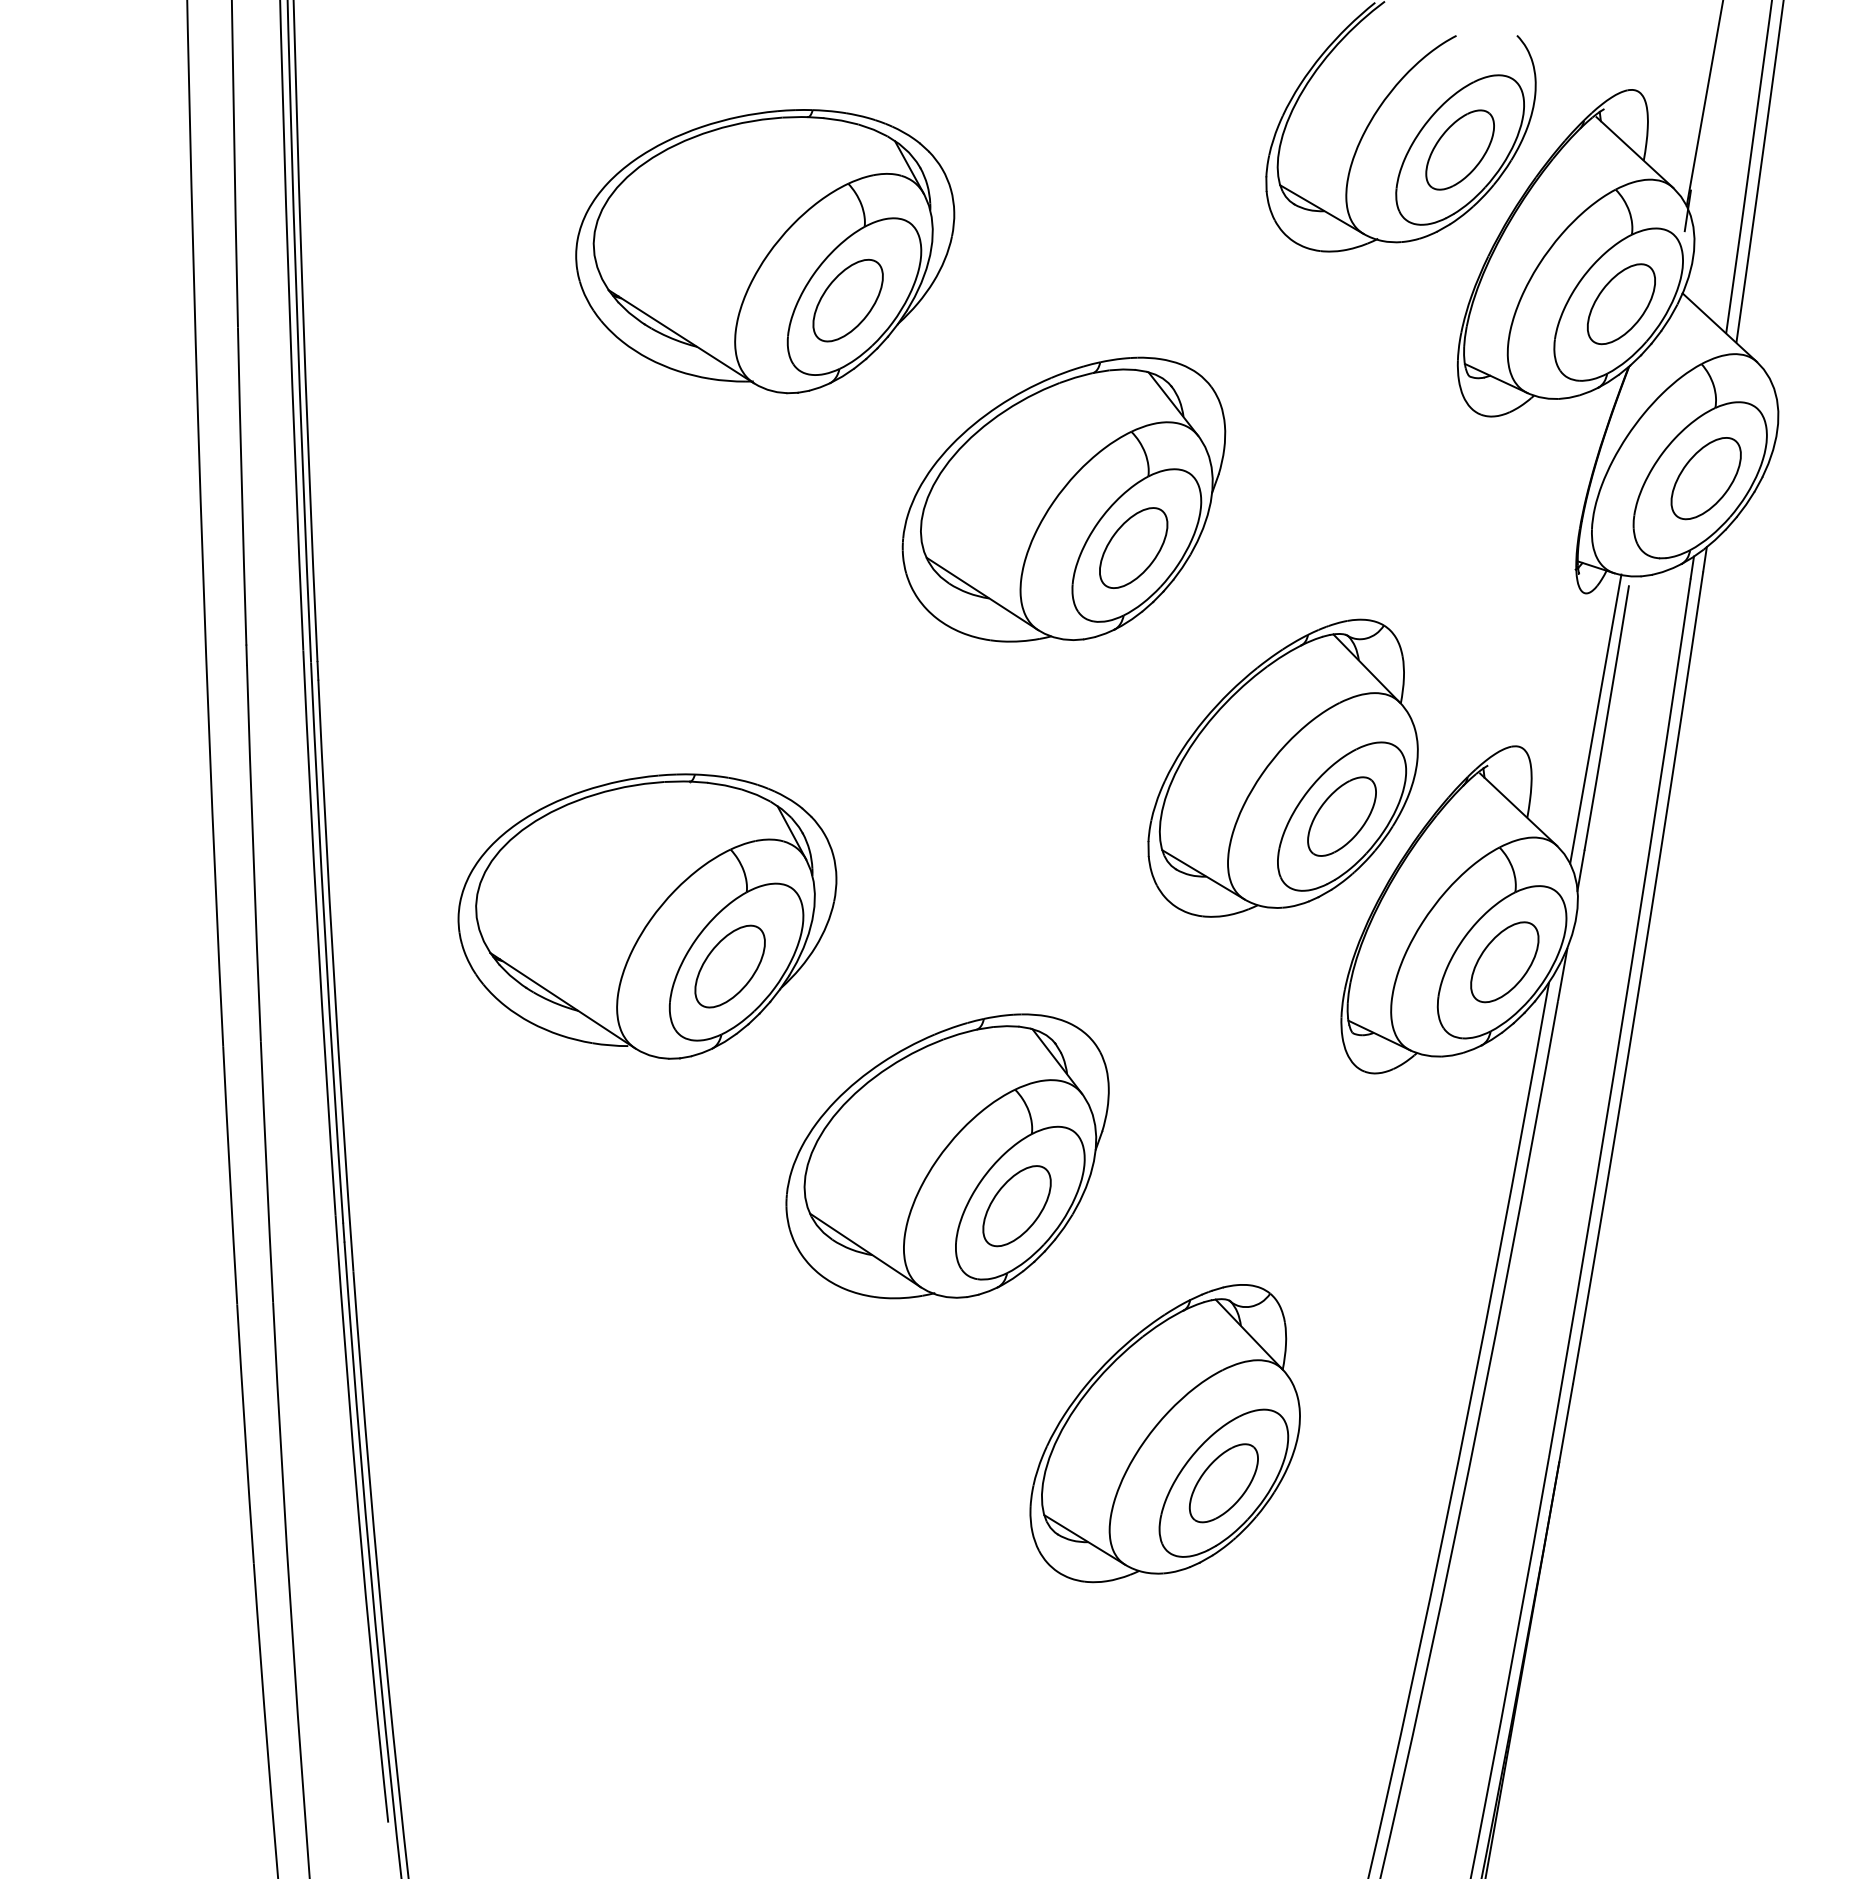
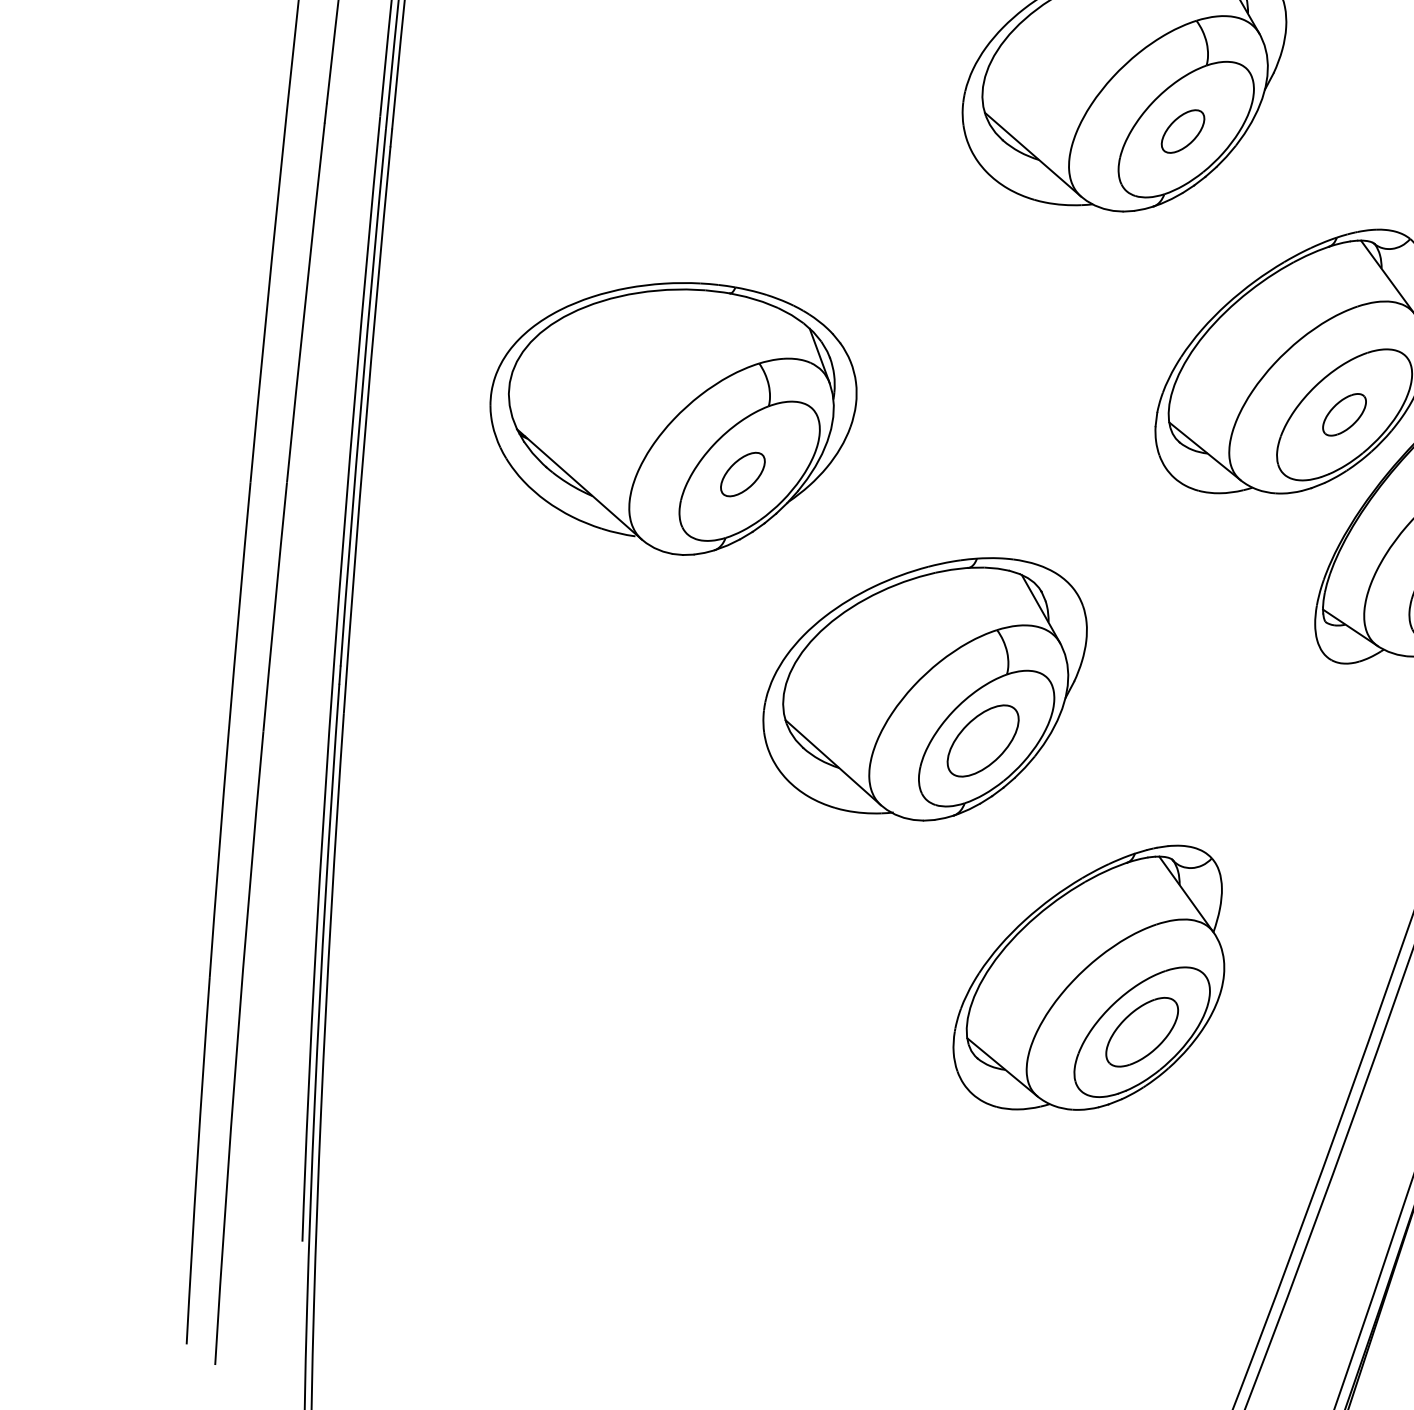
part: (1133, 547) -> (1182, 131), size x0.6
part: (1341, 816) -> (1344, 414), size x0.6
part: (729, 966) -> (742, 474), size x0.6

